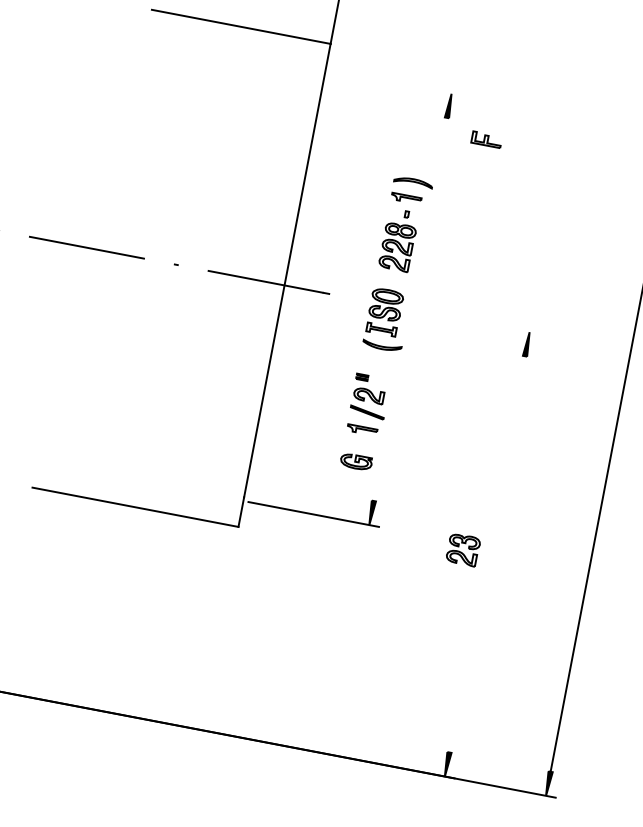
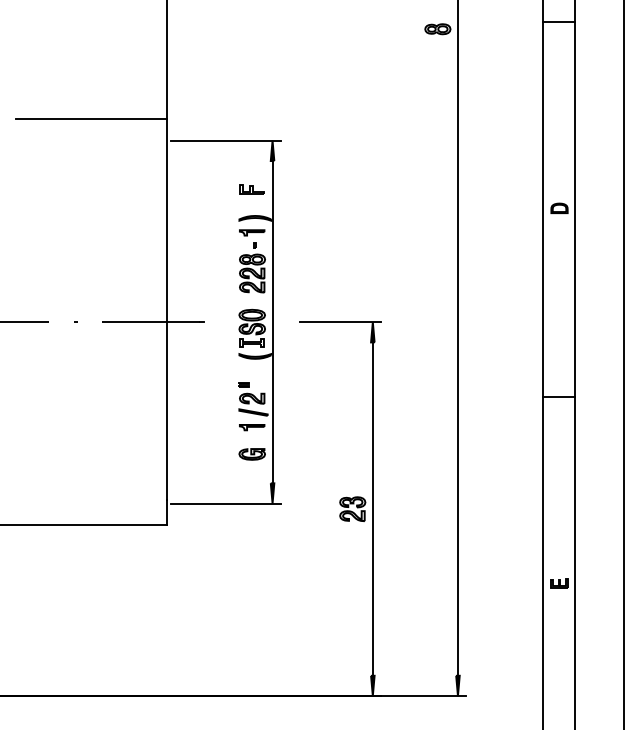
line: (395, 82) -> (225, 140), added
part: (485, 139) -> (251, 189), moved
line: (410, 309) -> (272, 322), added
line: (489, 325) -> (339, 322), added
line: (486, 553) -> (372, 508), added

